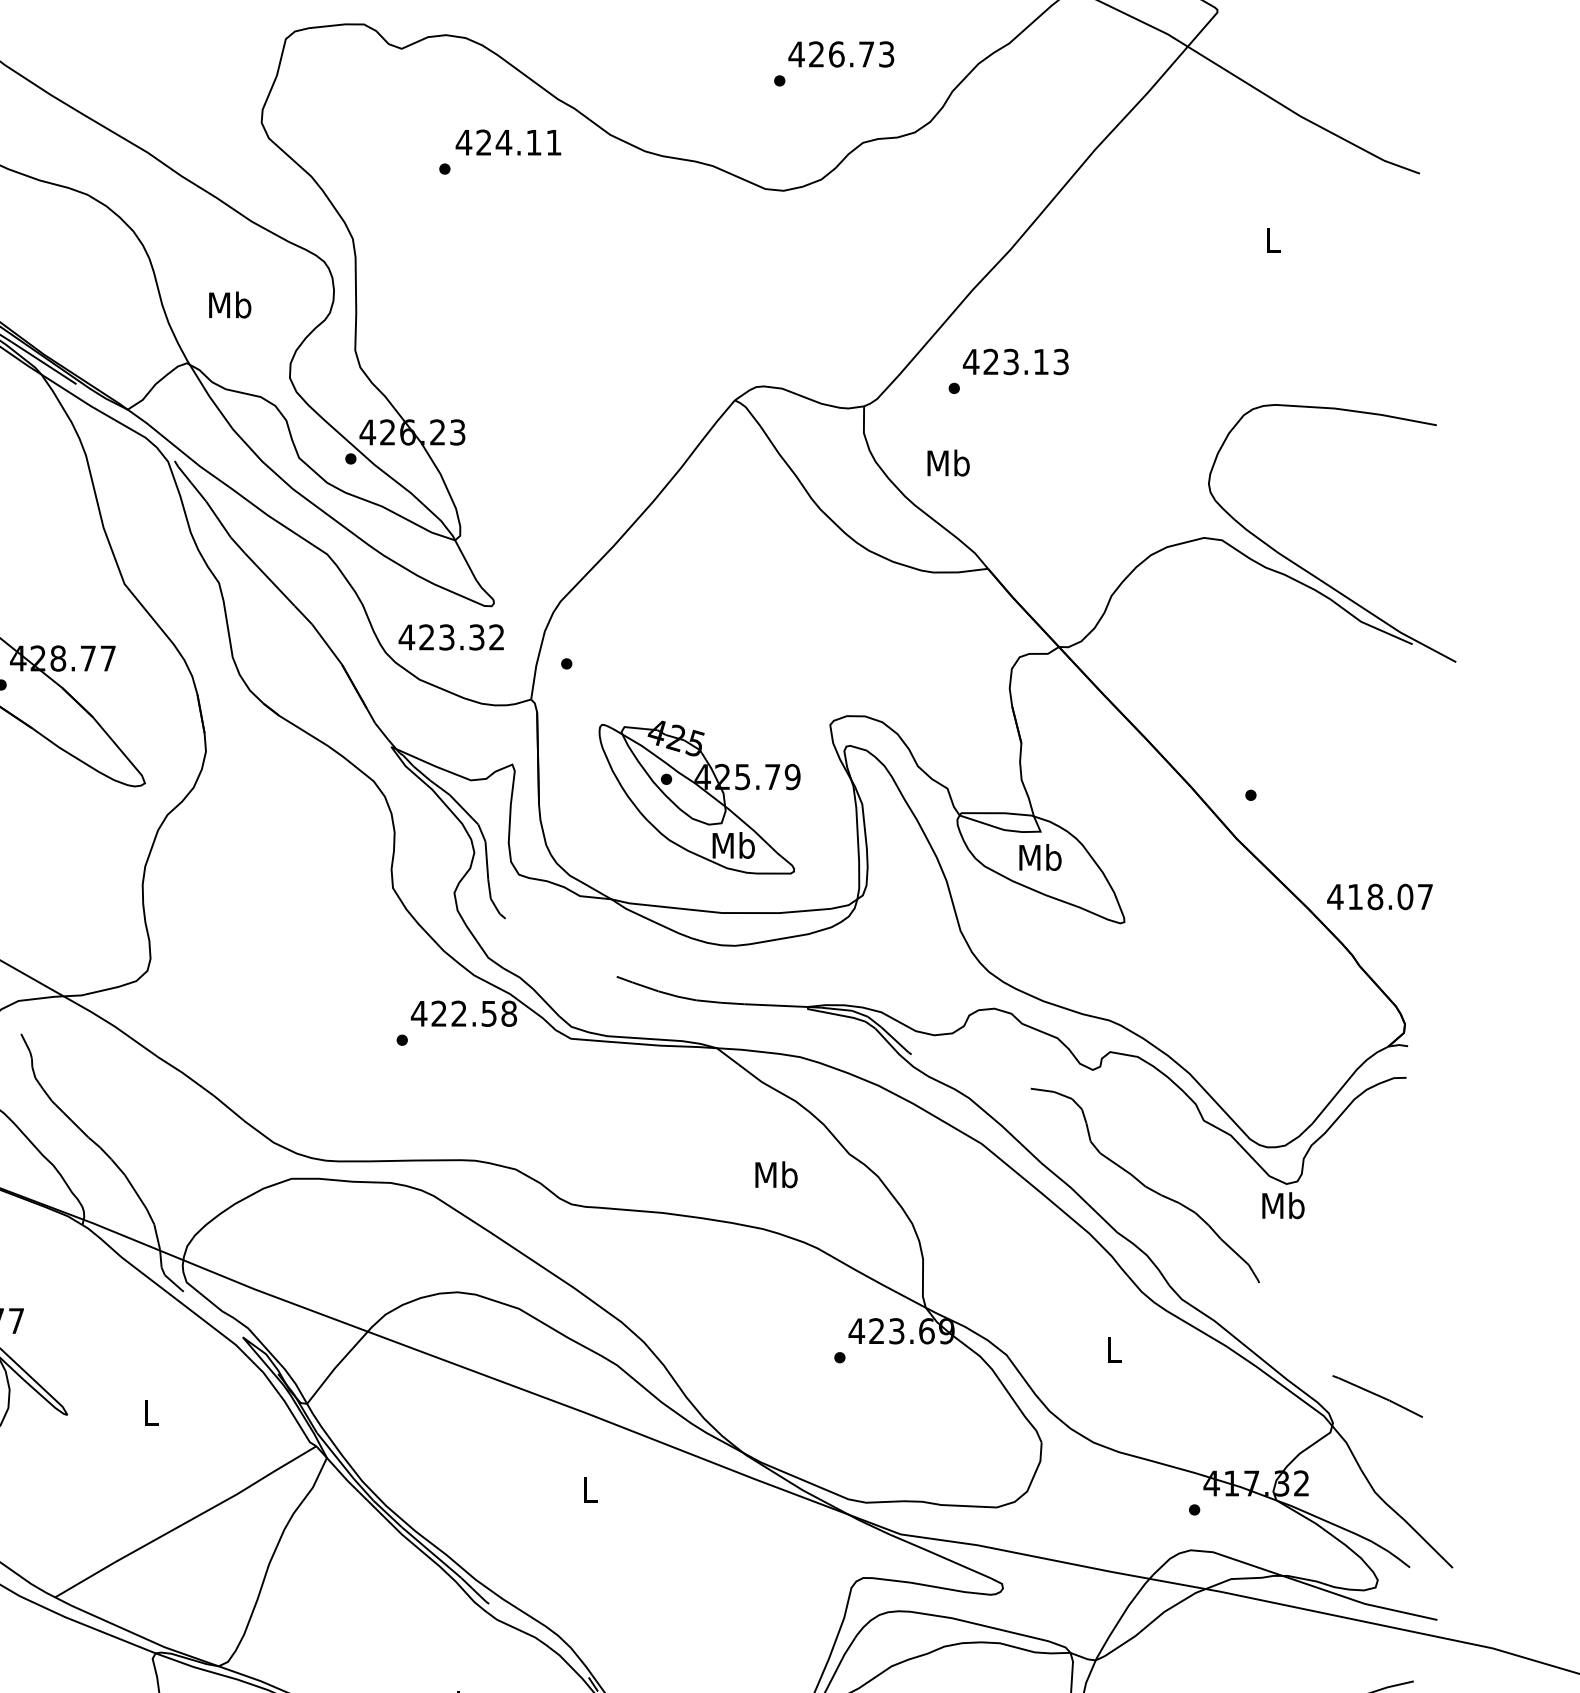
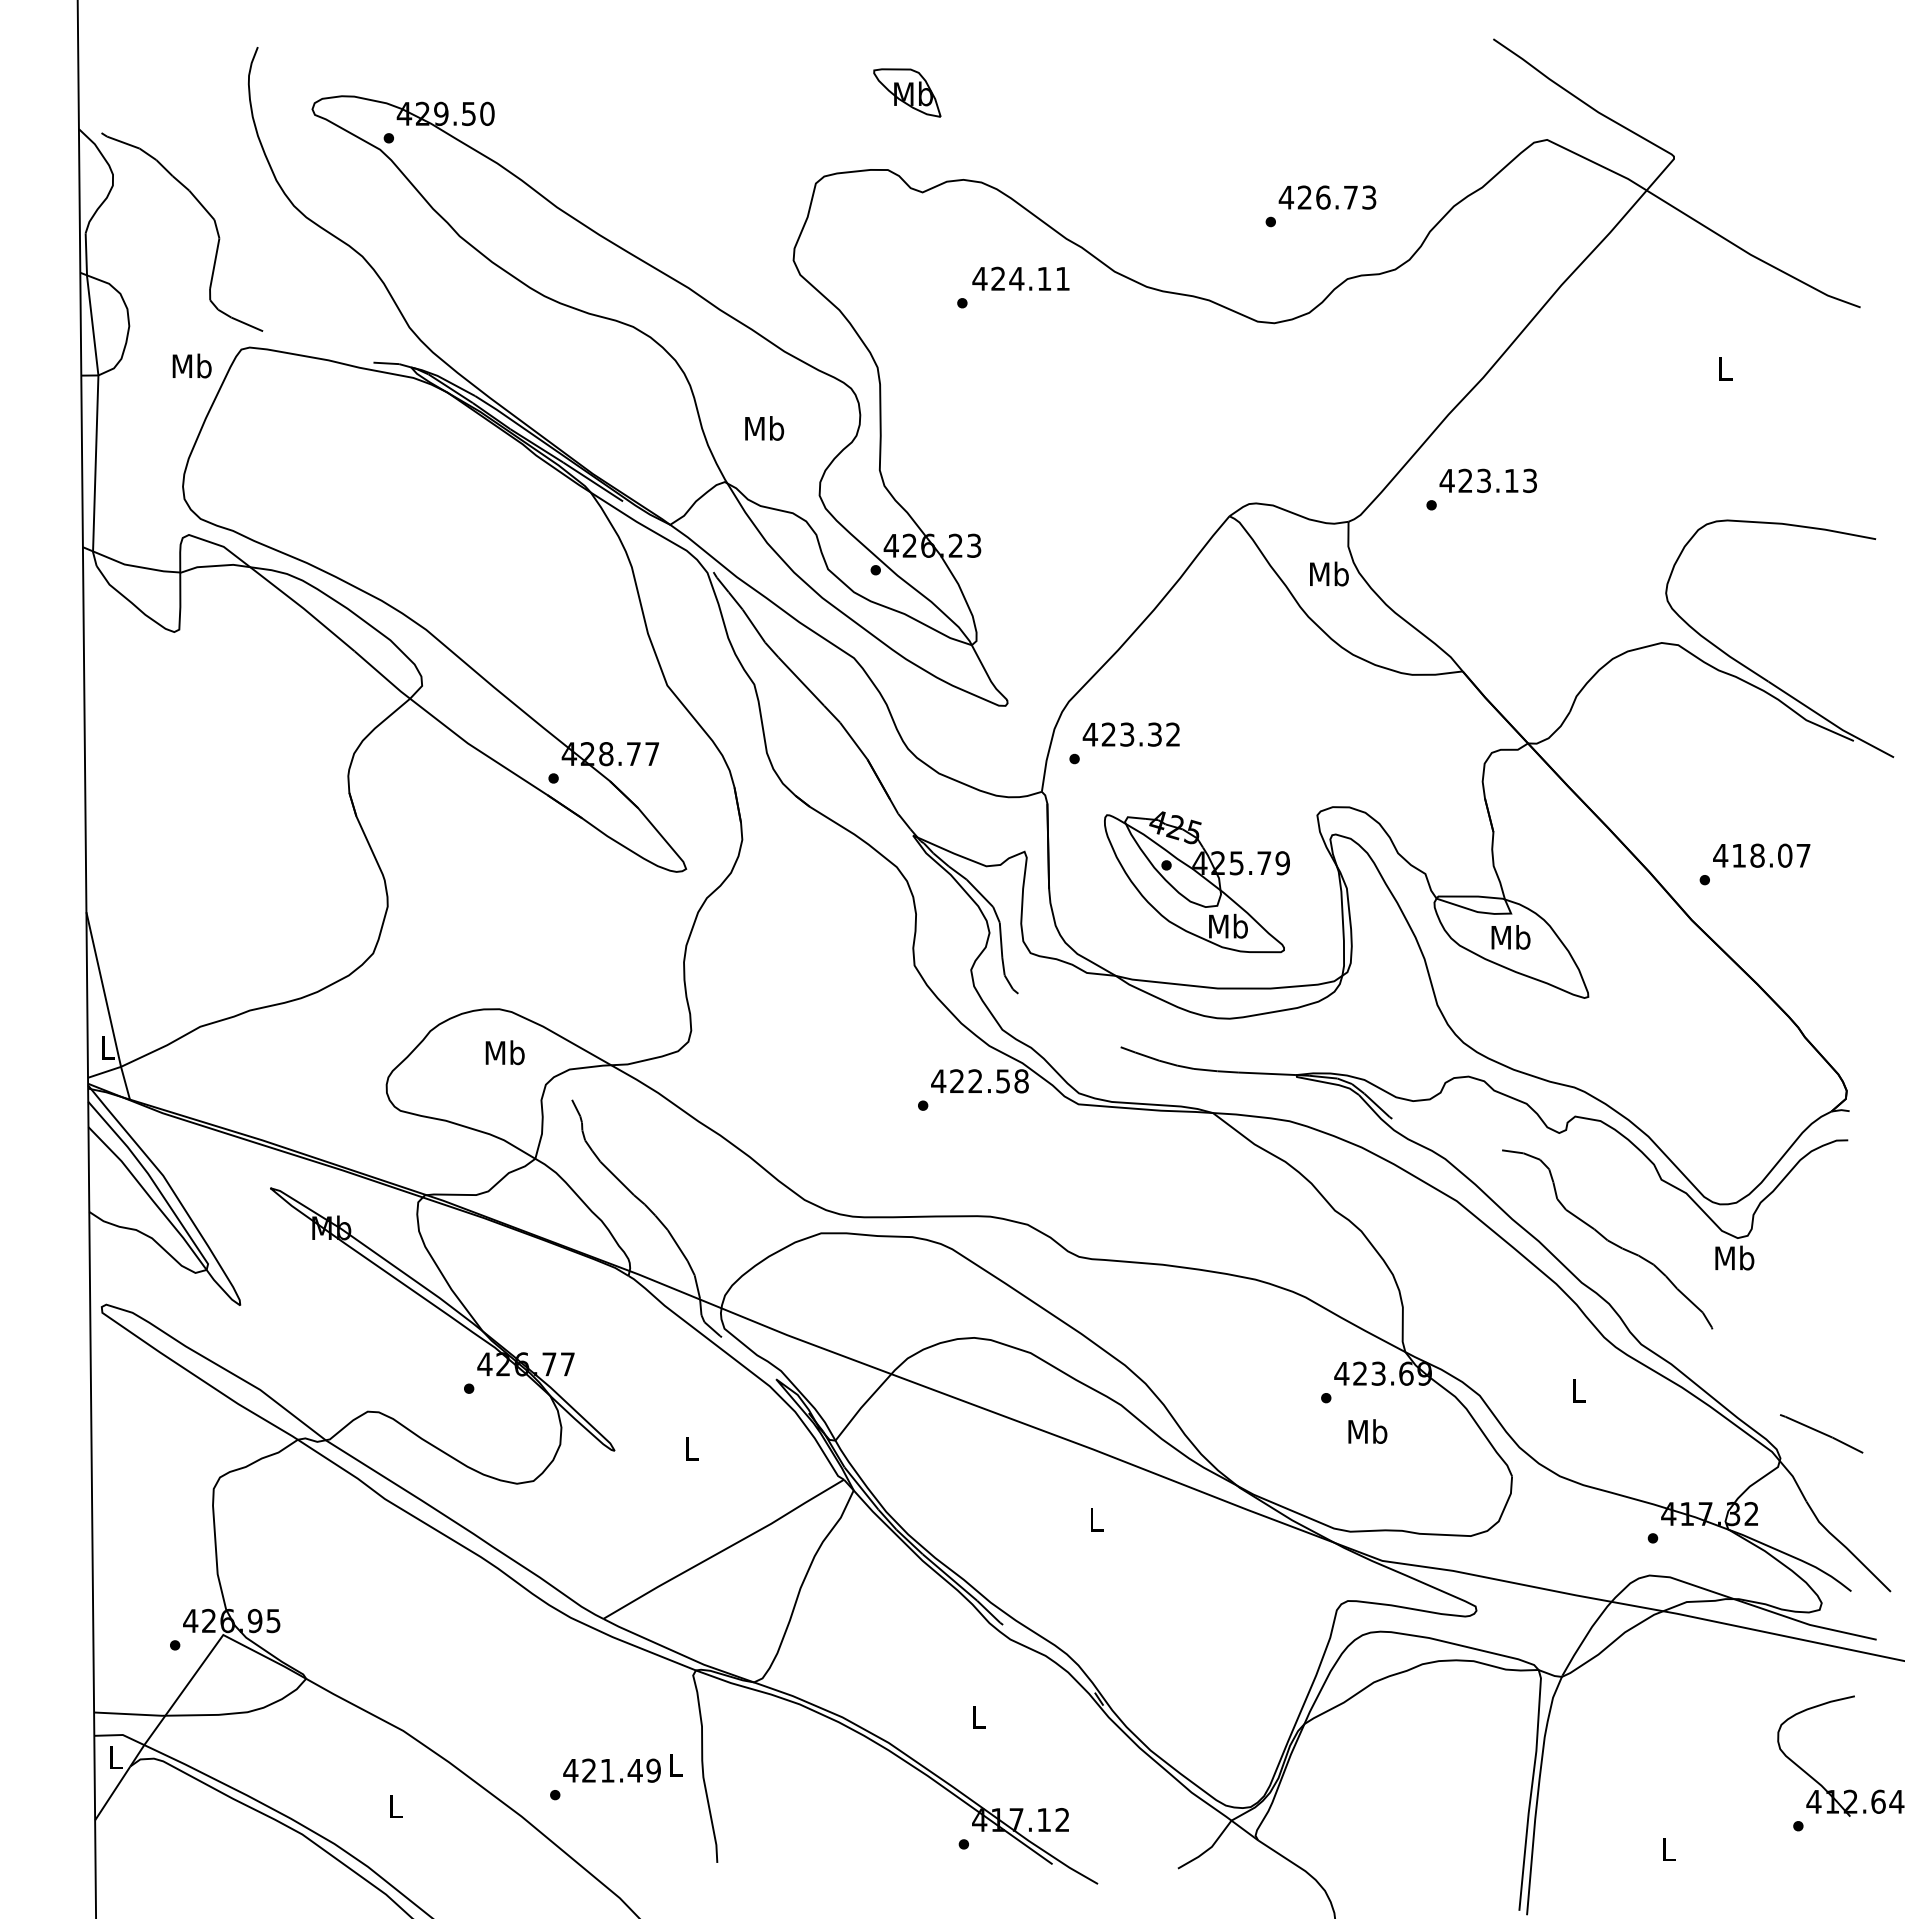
text: (948, 462) -> (1329, 573), moved
text: (450, 637) -> (1130, 734), moved
text: (1379, 896) -> (1761, 855), moved
text: (776, 1174) -> (1367, 1431), moved

